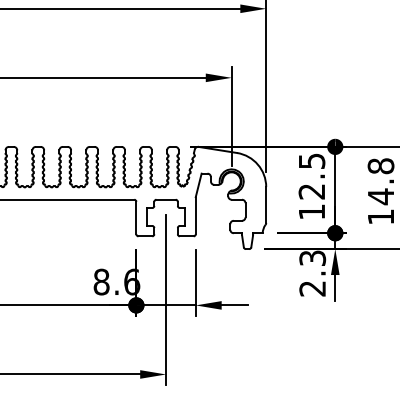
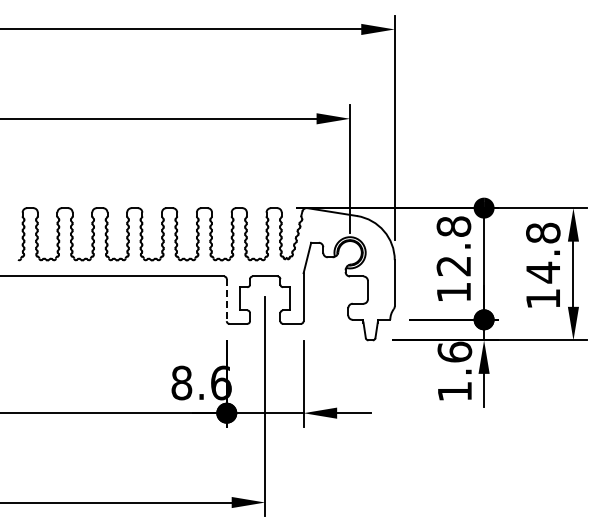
text: (311, 161) -> (453, 226), 12.5 -> 12.8
line: (136, 218) -> (226, 300), solid -> dashed
text: (312, 273) -> (454, 371), 2.3 -> 1.6

